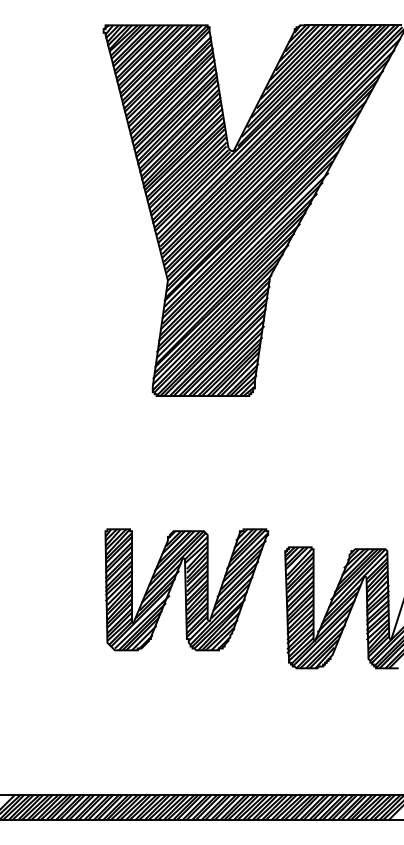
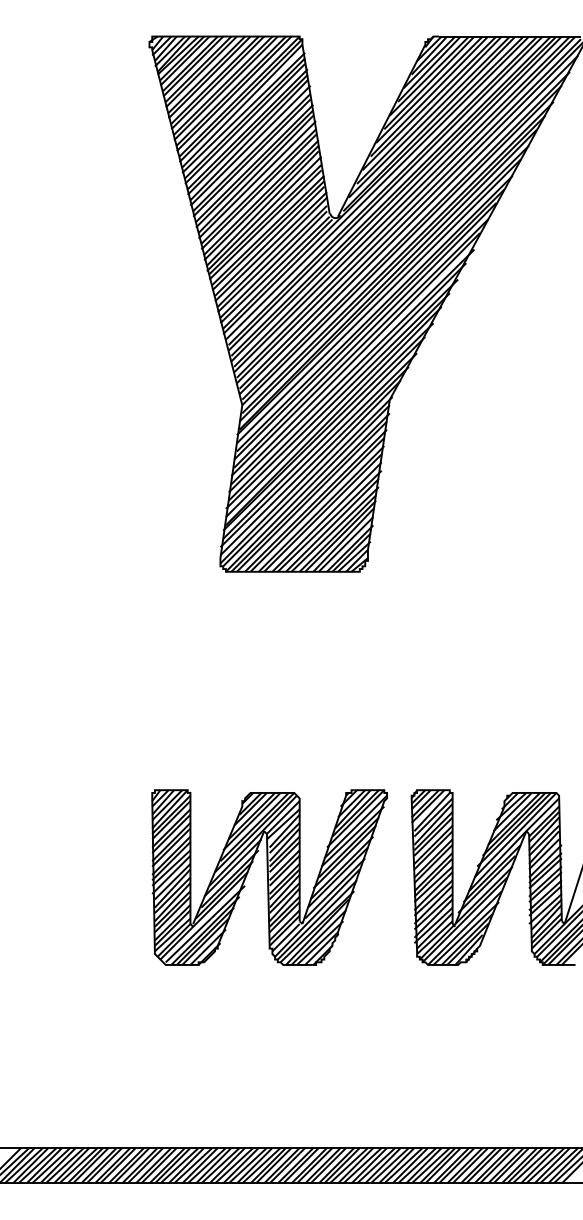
part: (186, 589) -> (269, 877), moved

